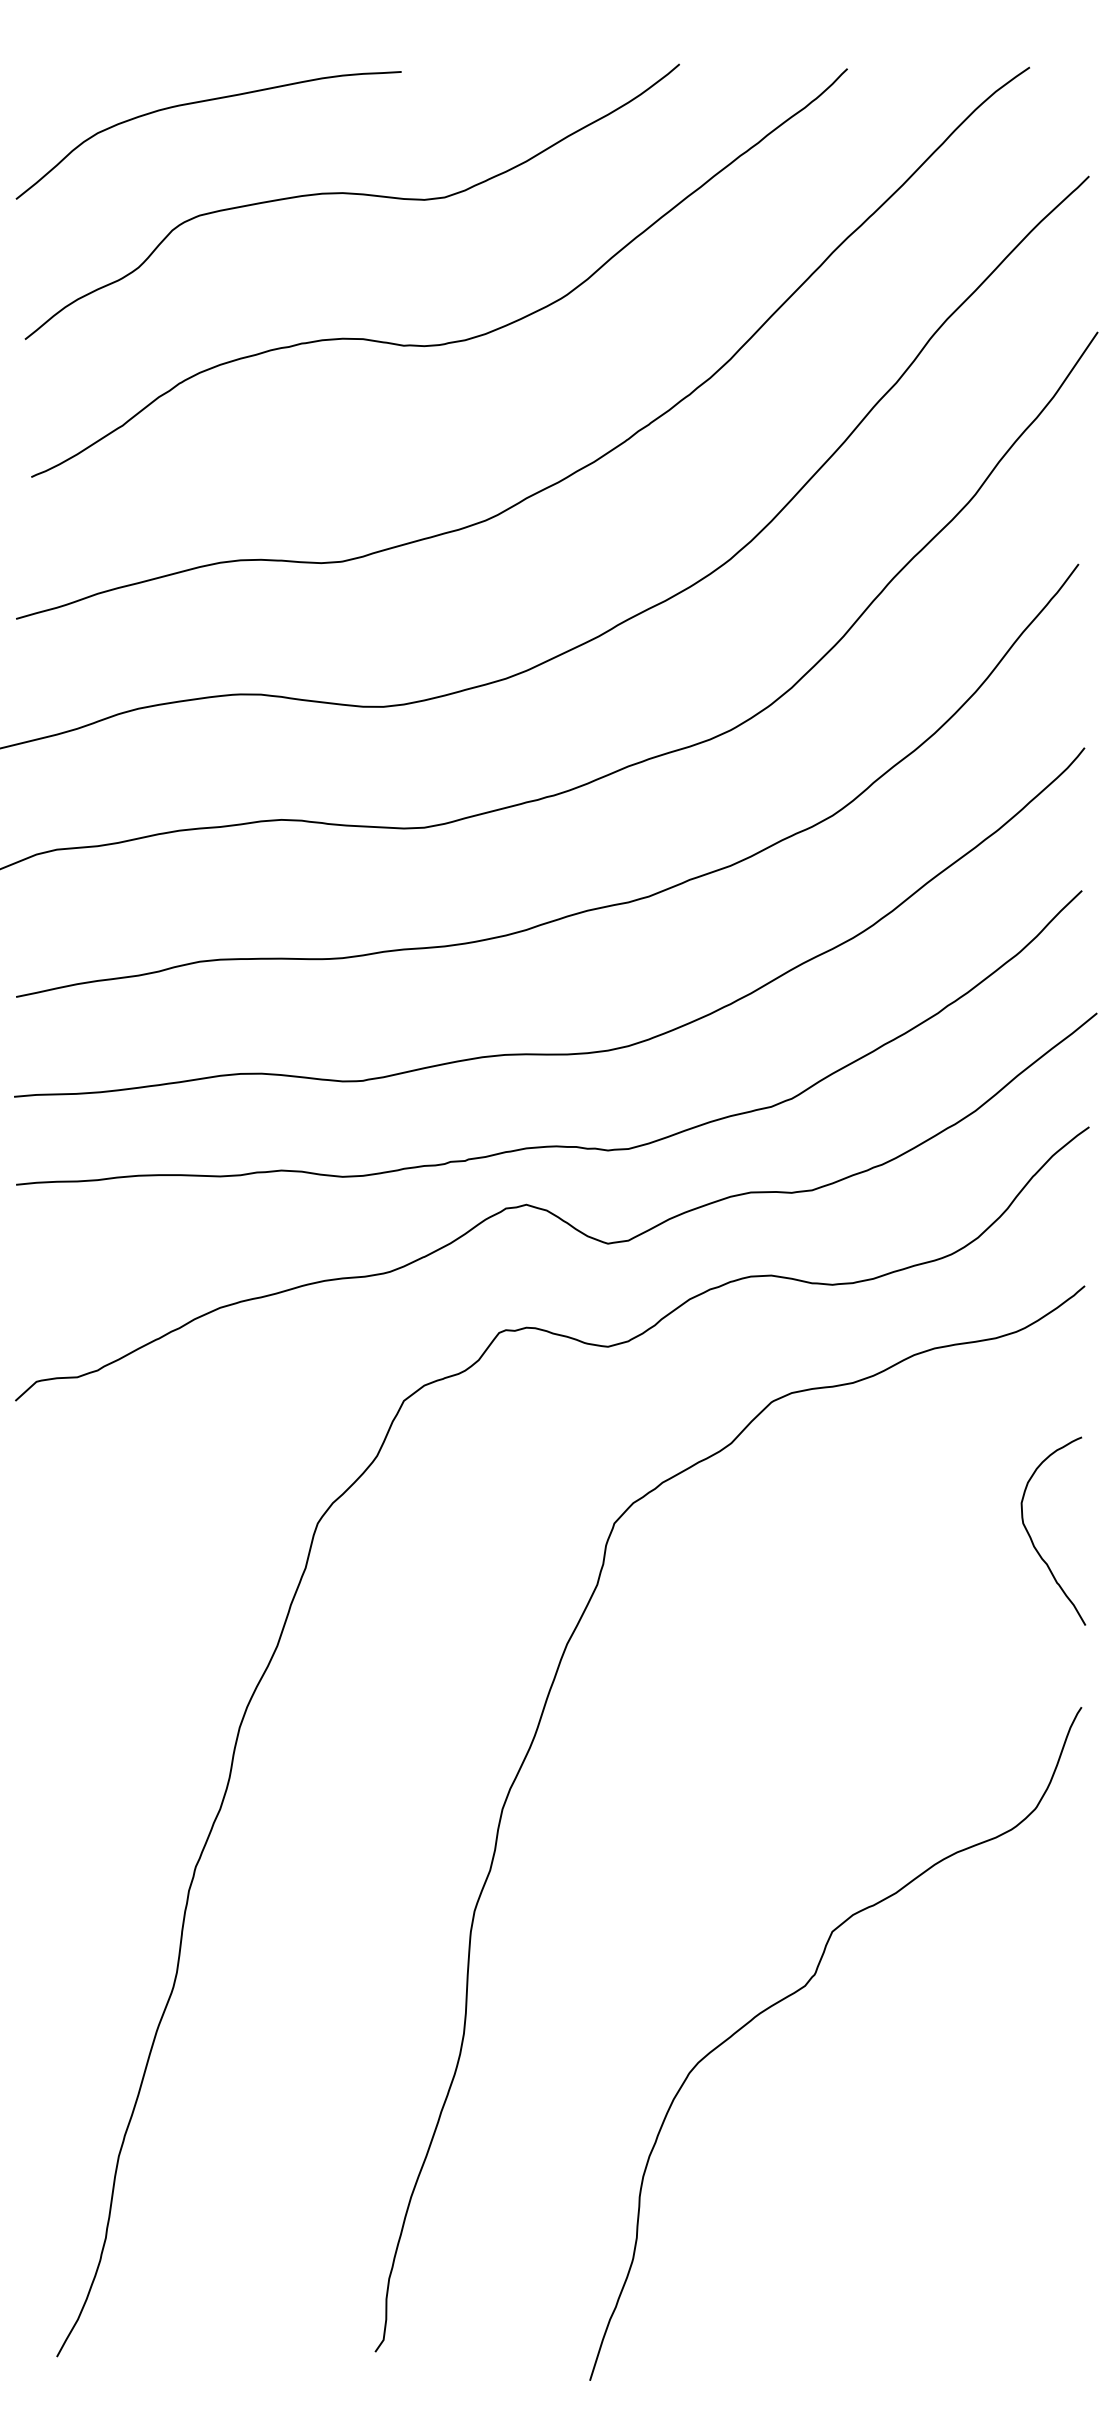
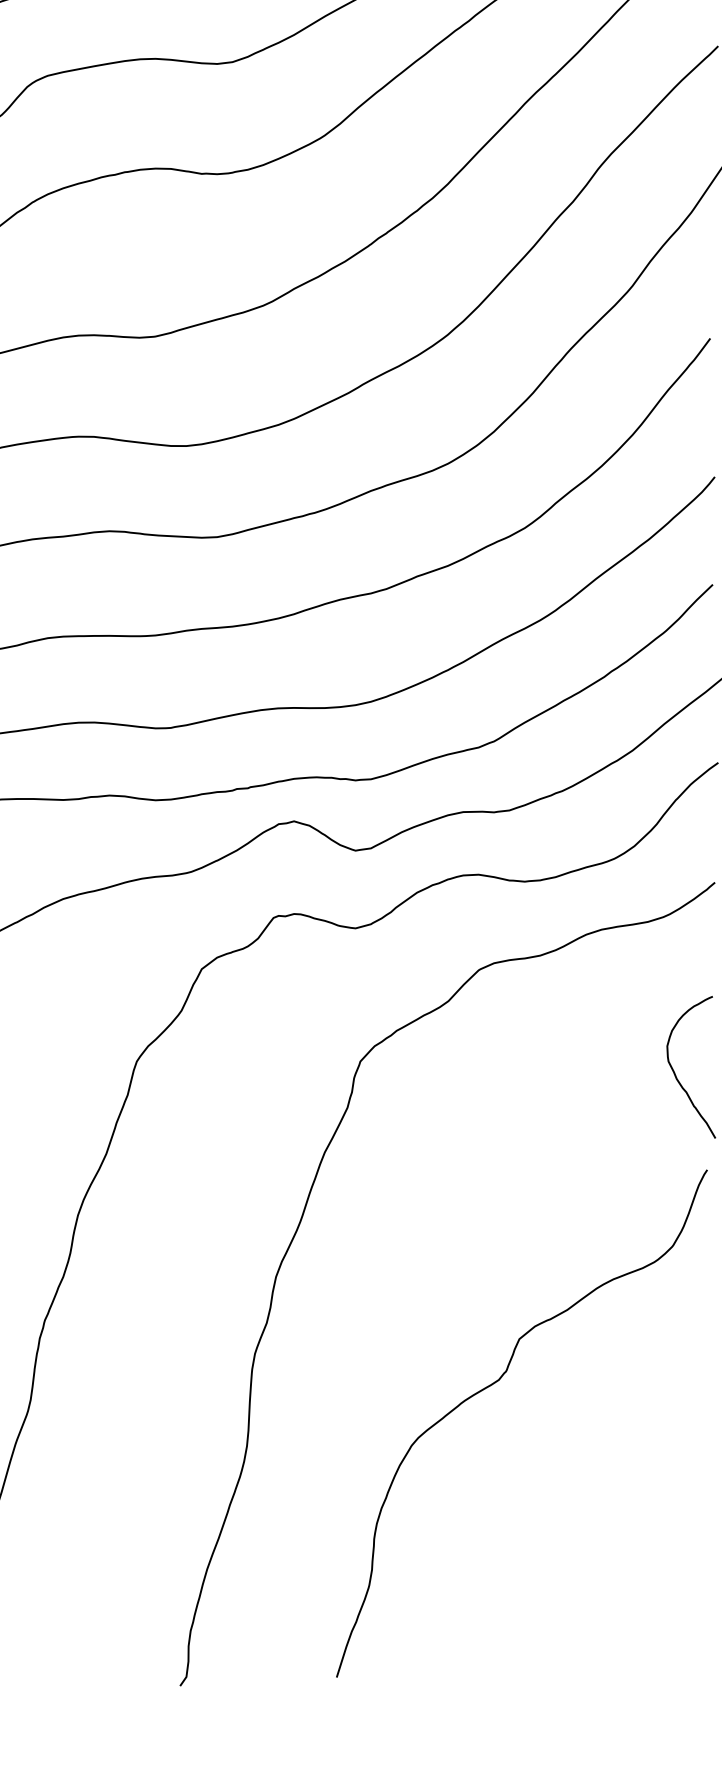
curve: (800, 1990) -> (495, 1383), moved

